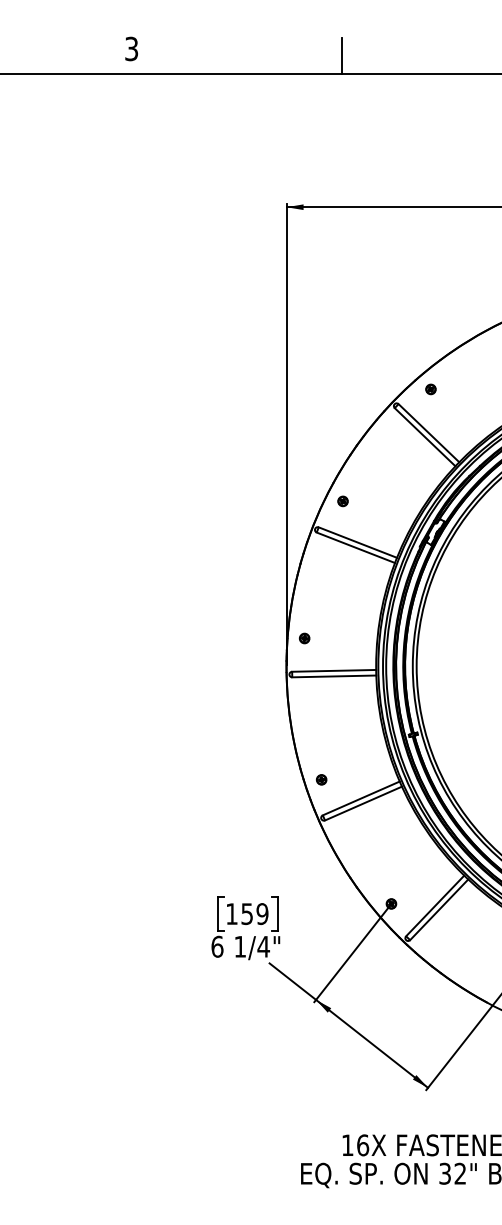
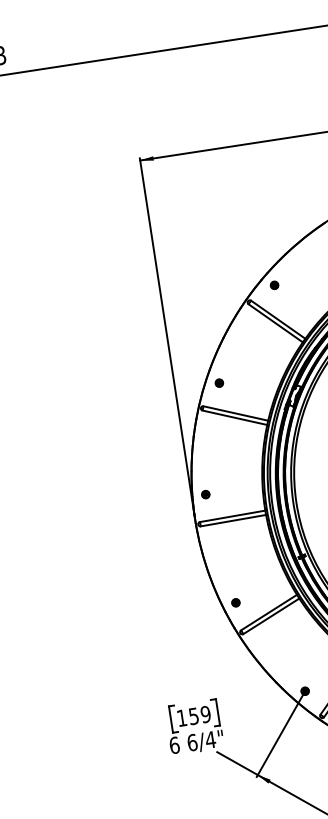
line: (342, 55) -> (165, 35), removed
text: (240, 946) -> (192, 742), 1/4" -> 6/4"

